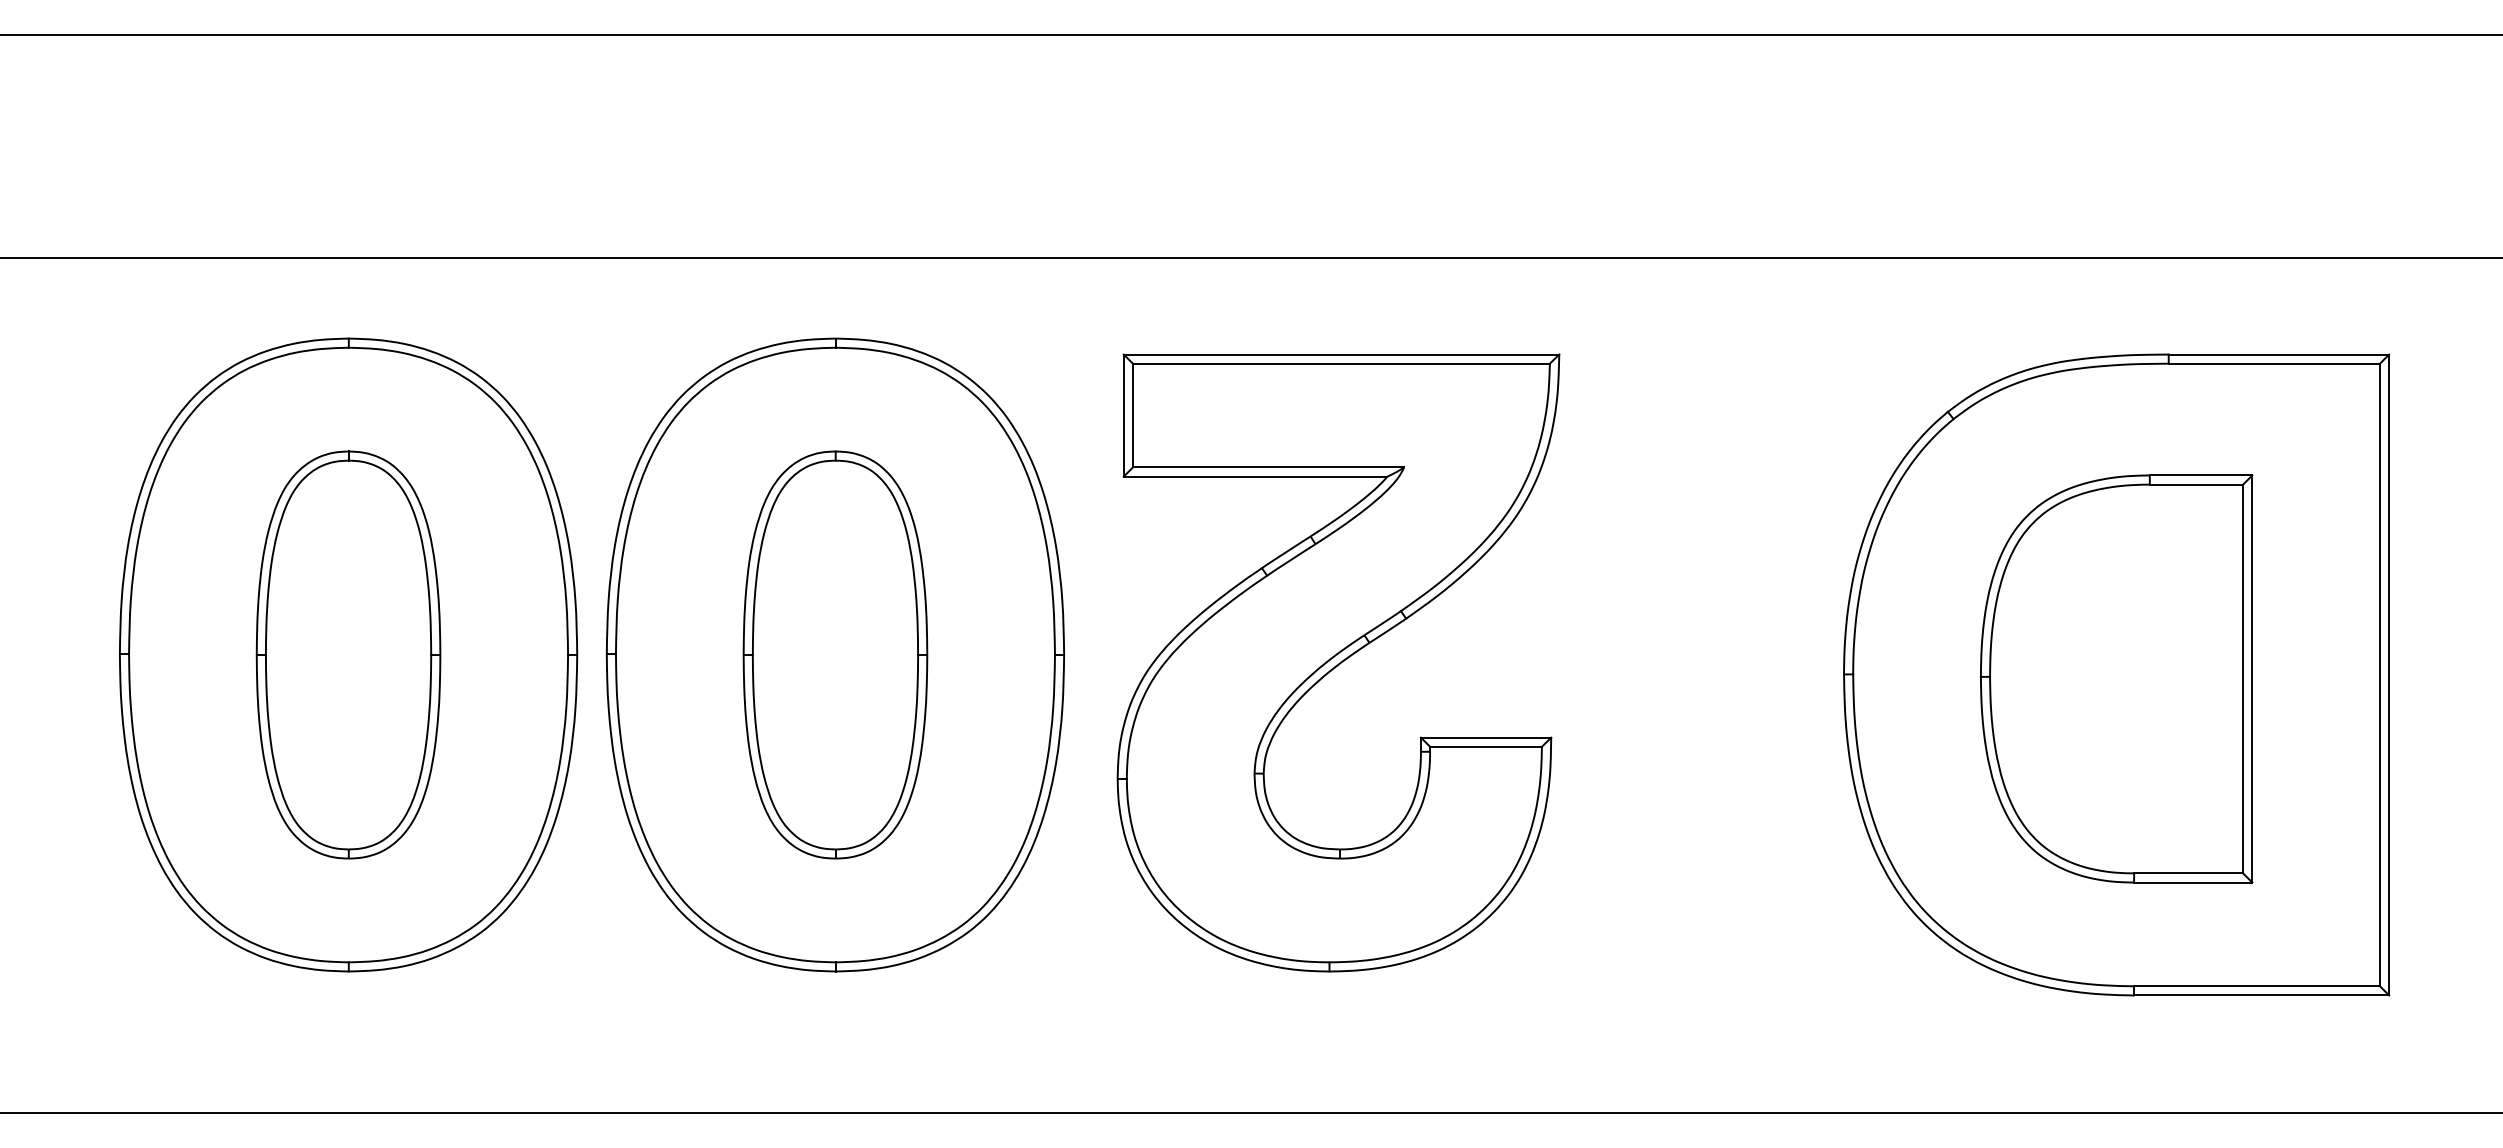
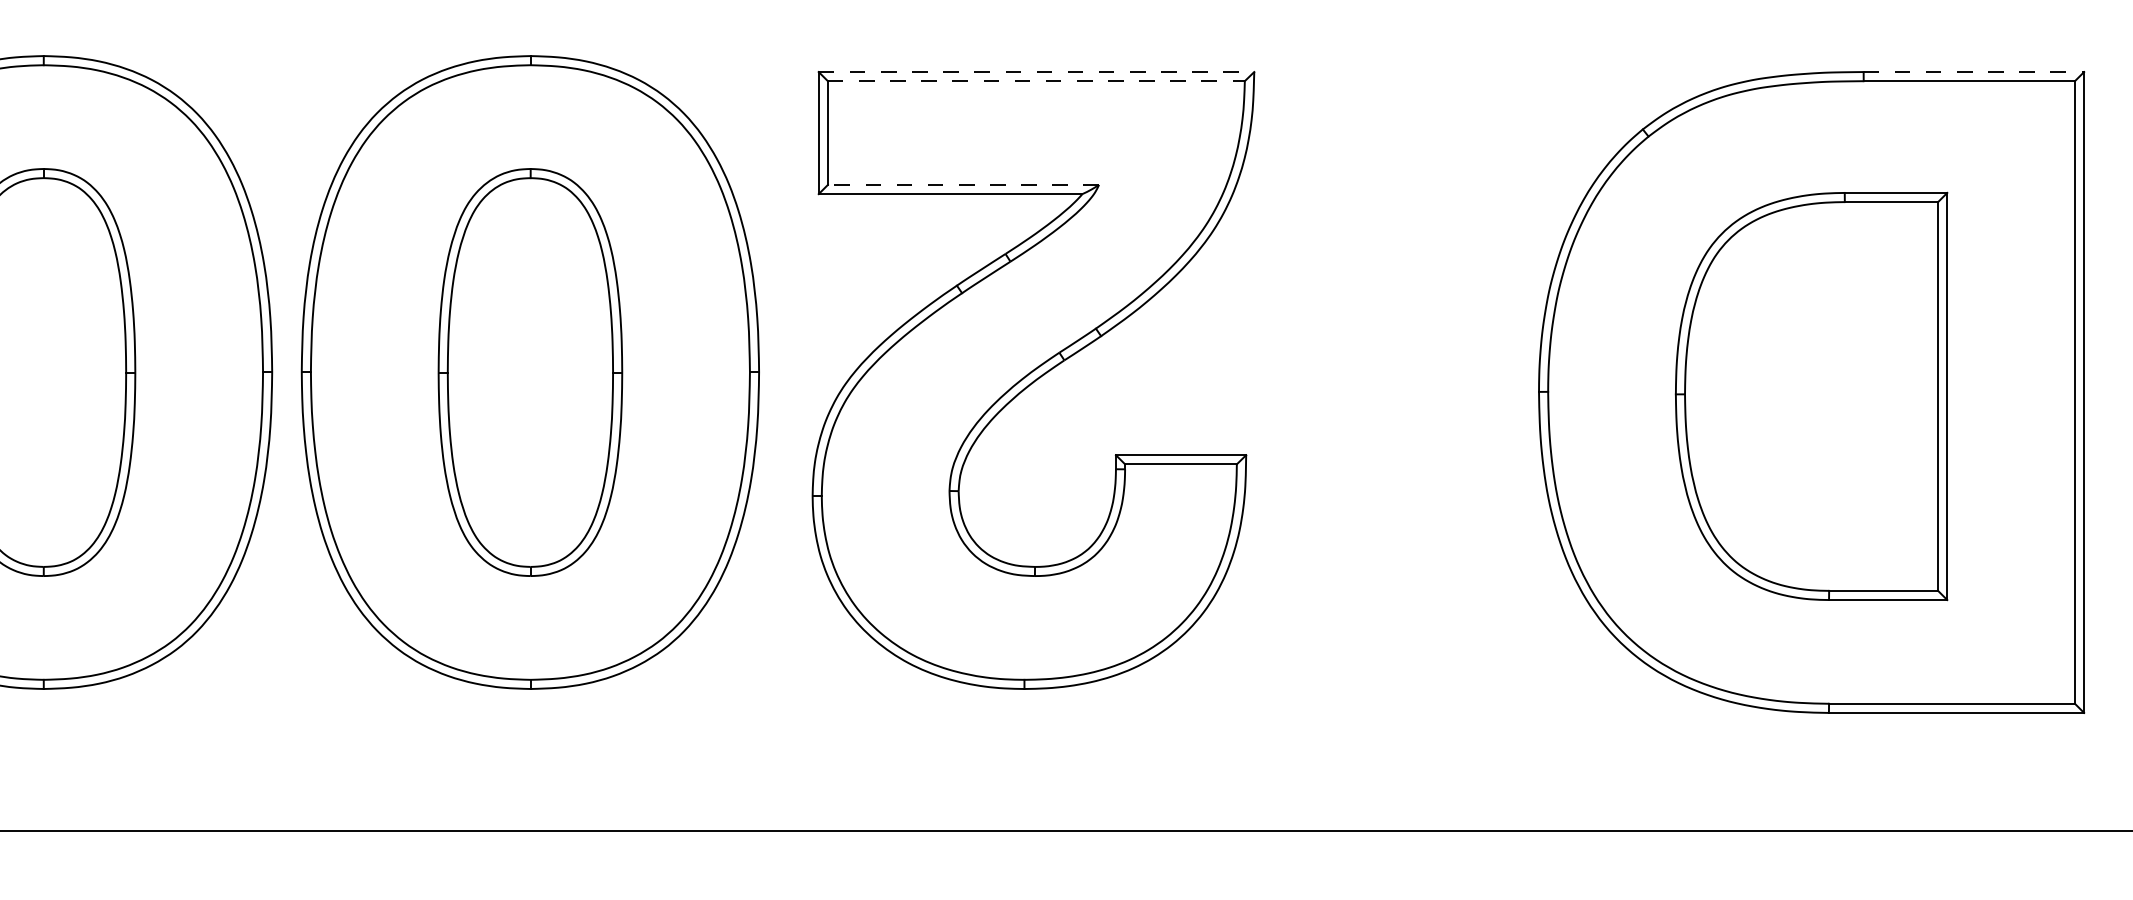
line: (1341, 354) -> (1036, 71), solid -> dashed
line: (2279, 354) -> (1974, 71), solid -> dashed
line: (1341, 363) -> (1036, 80), solid -> dashed
line: (1268, 467) -> (963, 184), solid -> dashed

